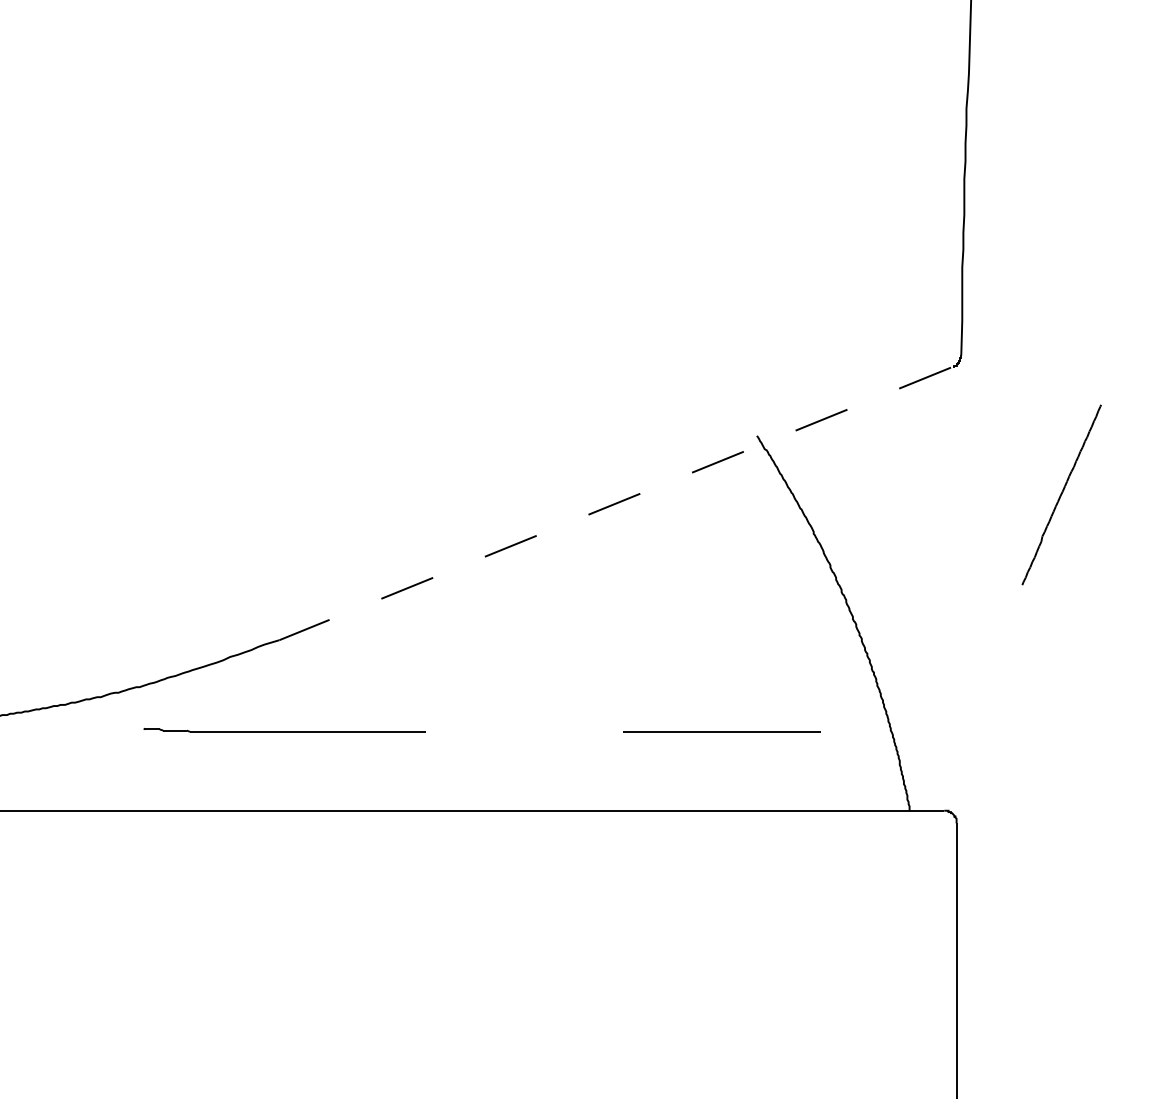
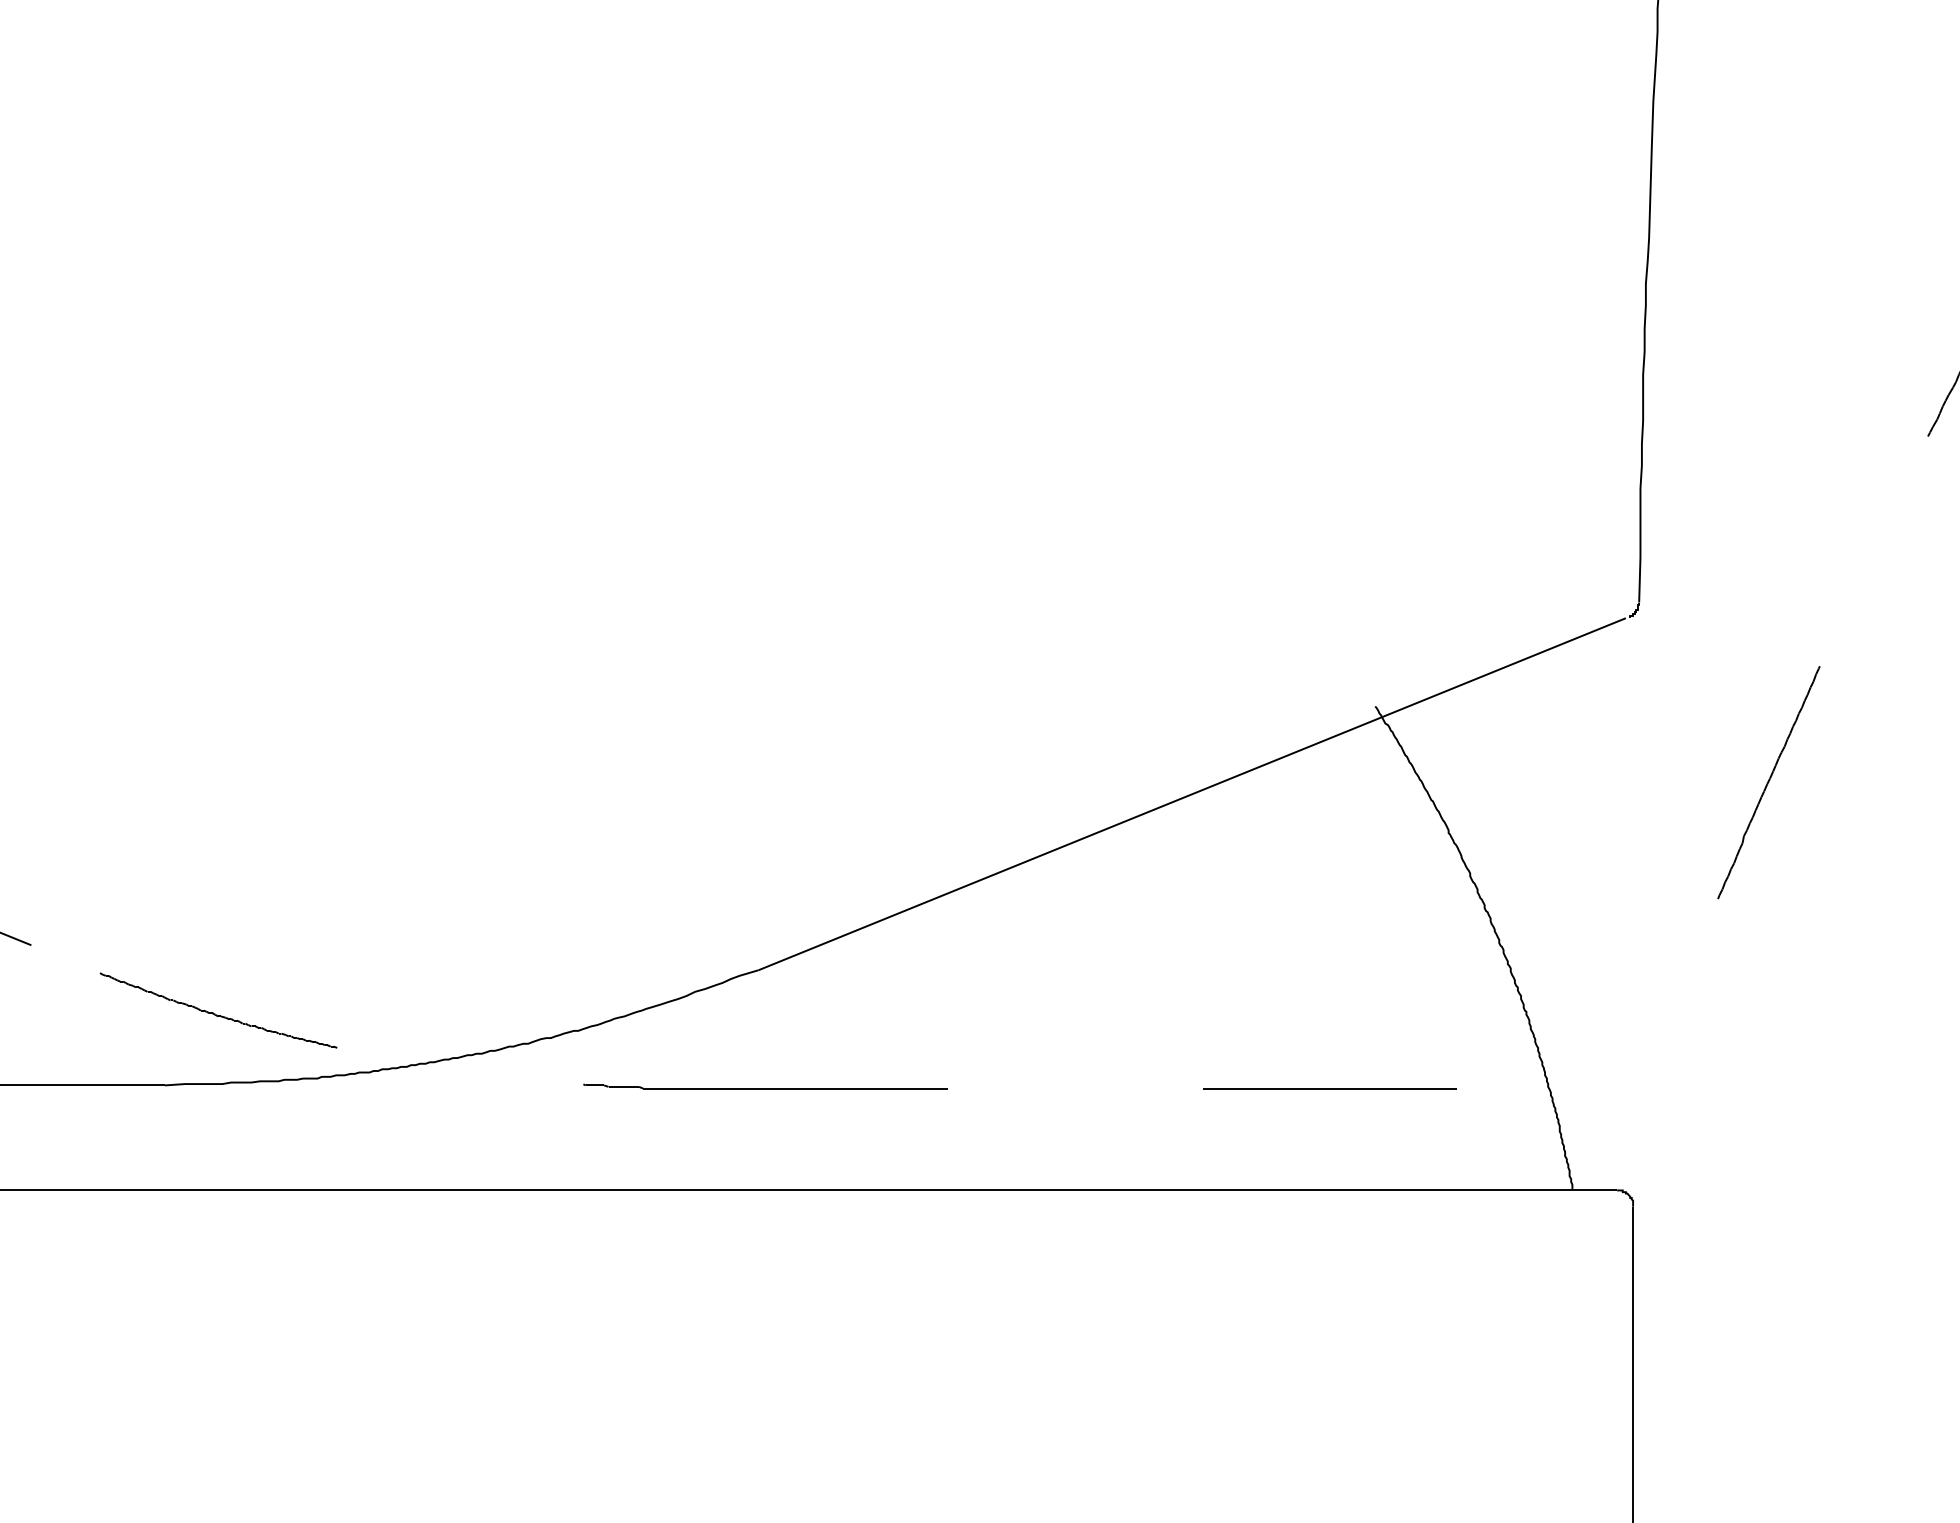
line: (615, 504) -> (1192, 794), dashed -> solid

